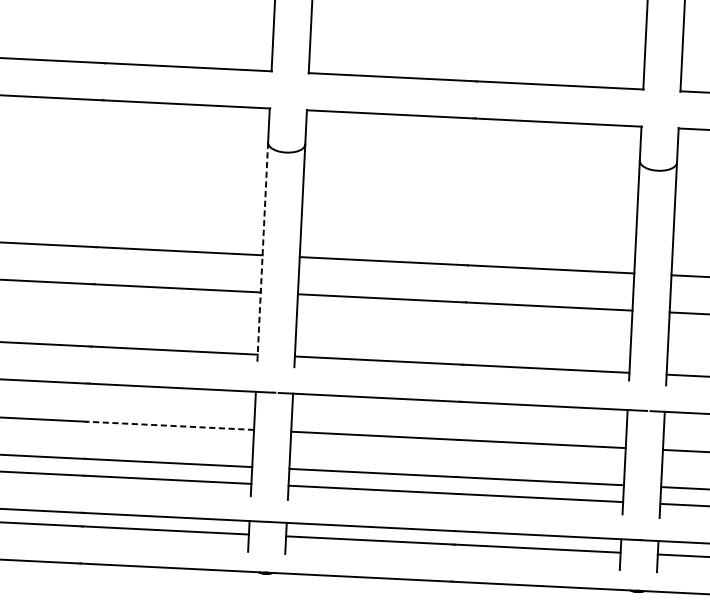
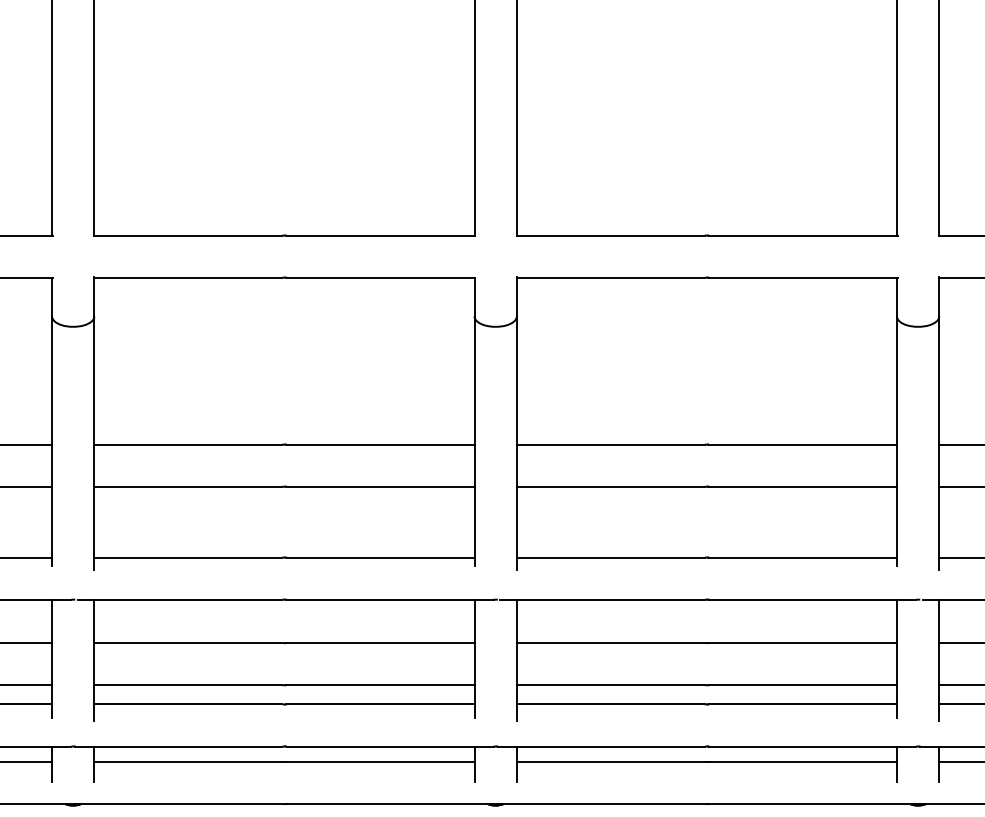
line: (262, 252) -> (474, 441), dashed -> solid
line: (171, 426) -> (380, 643), dashed -> solid

